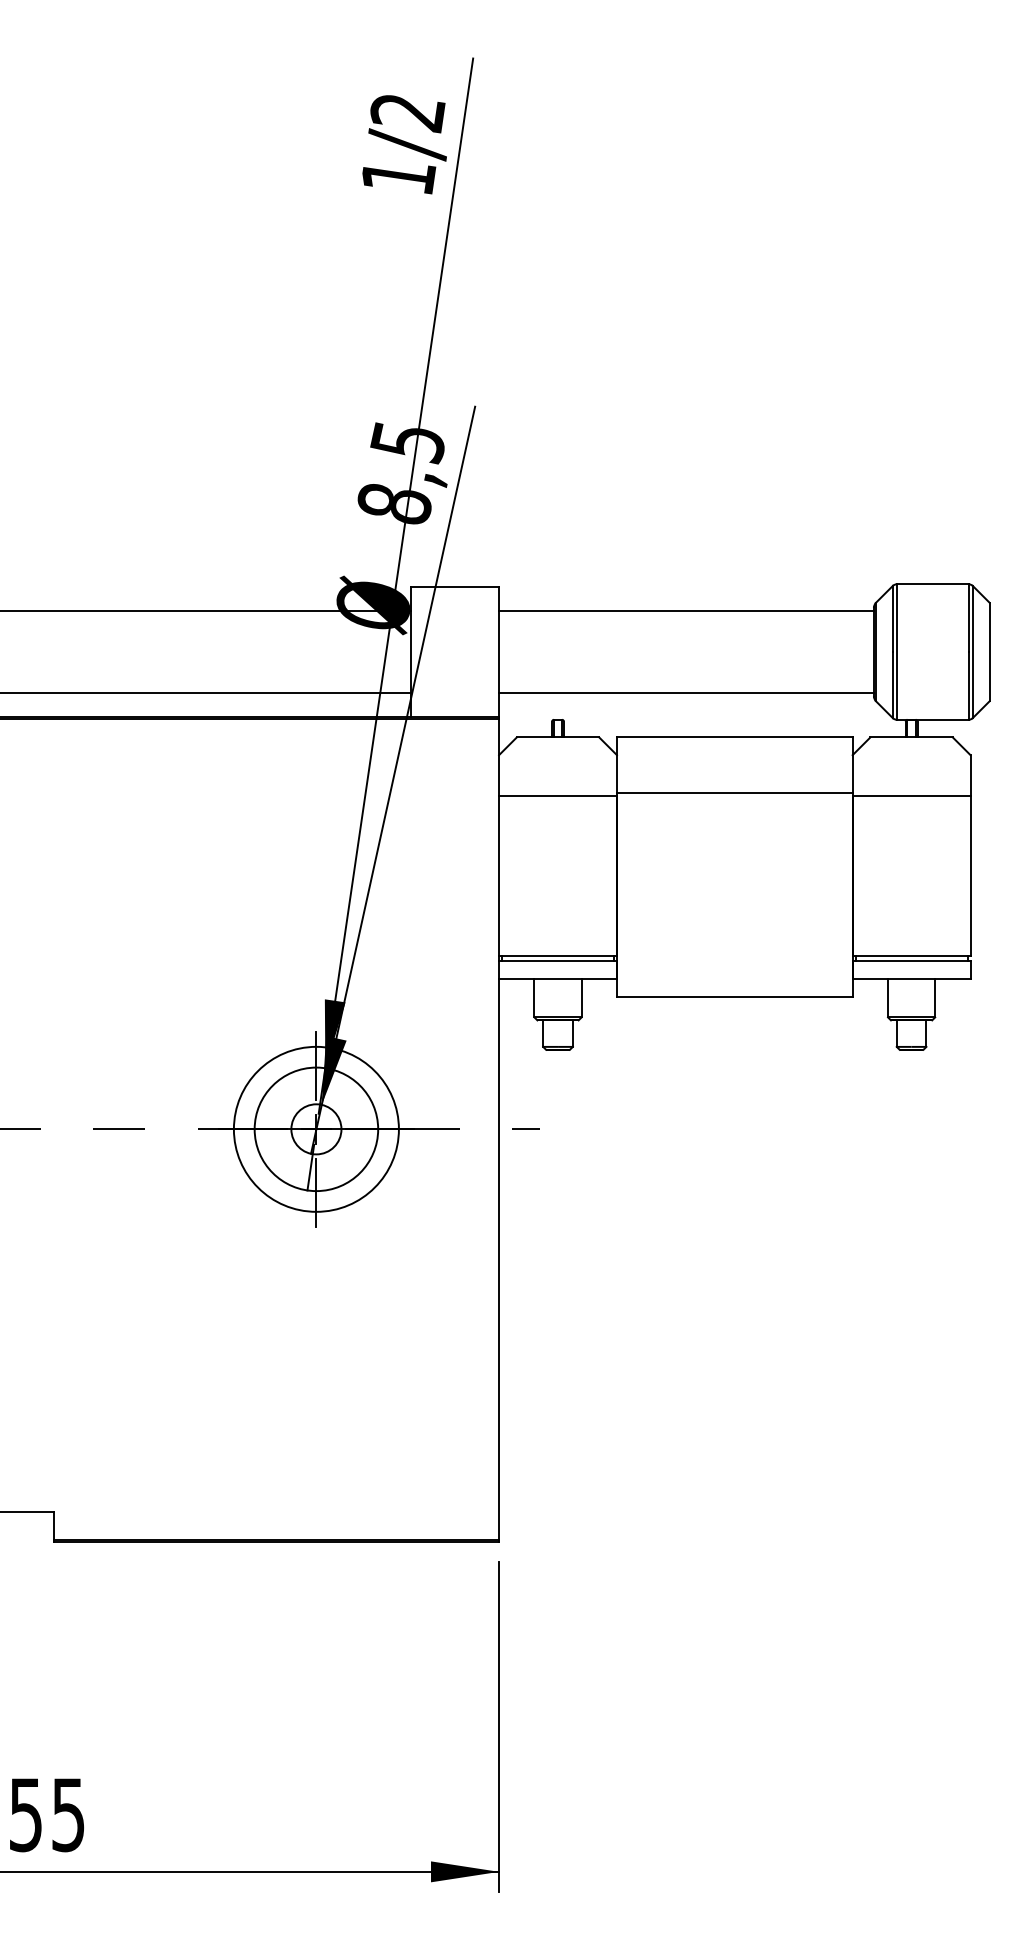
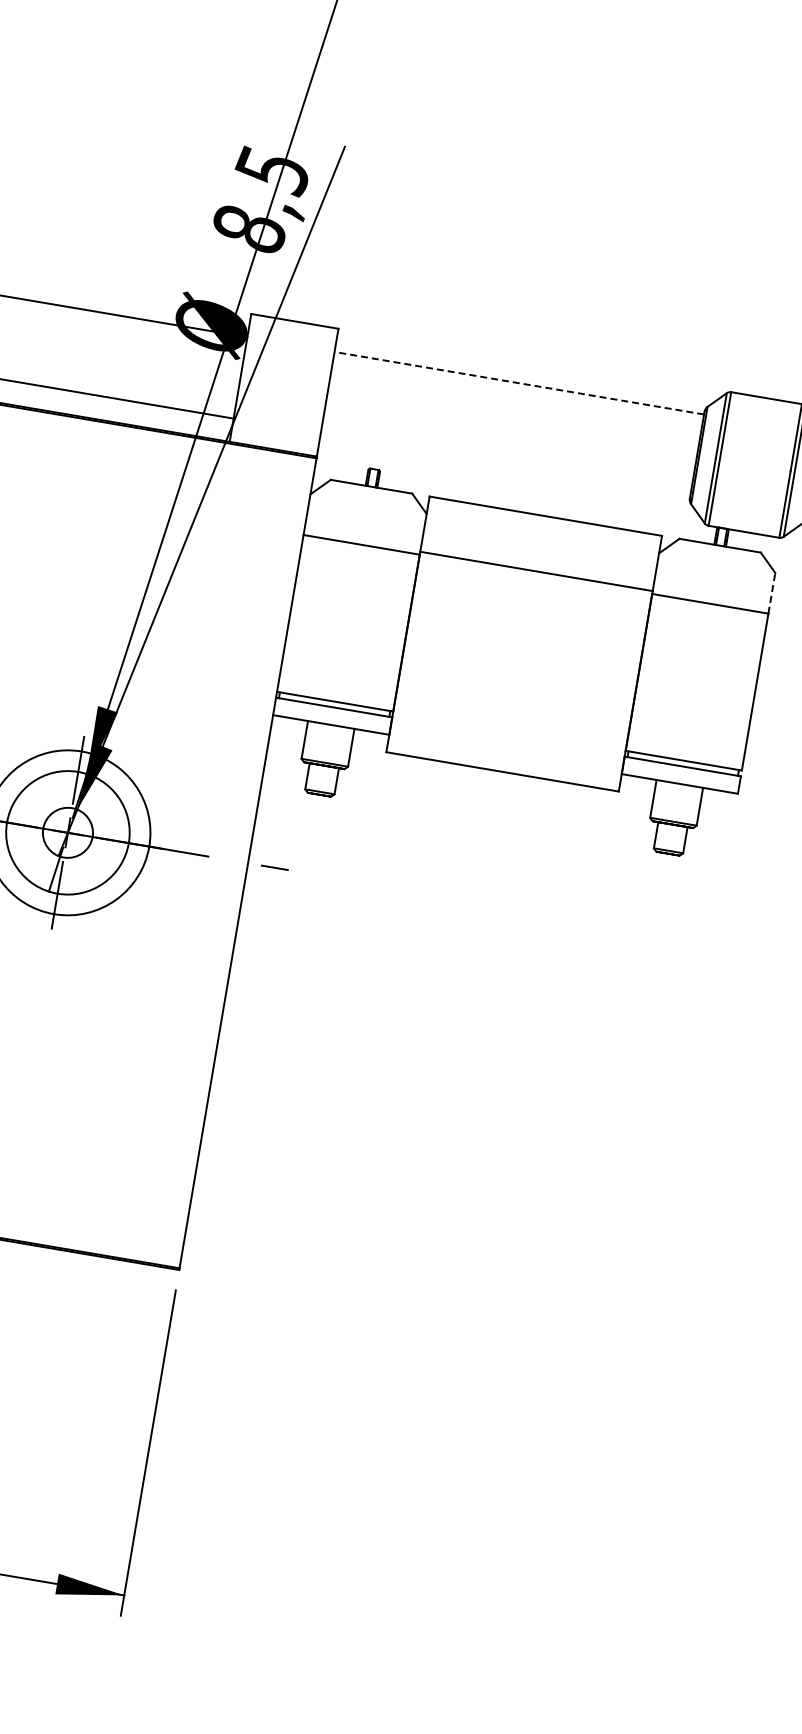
line: (685, 610) -> (518, 382), solid -> dashed
line: (686, 693) -> (505, 464), removed
line: (970, 775) -> (771, 593), solid -> dashed

